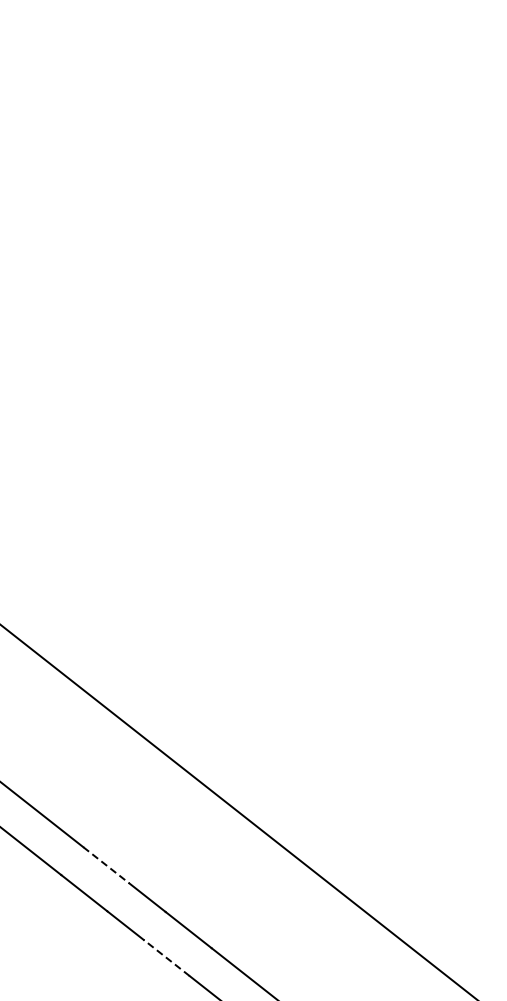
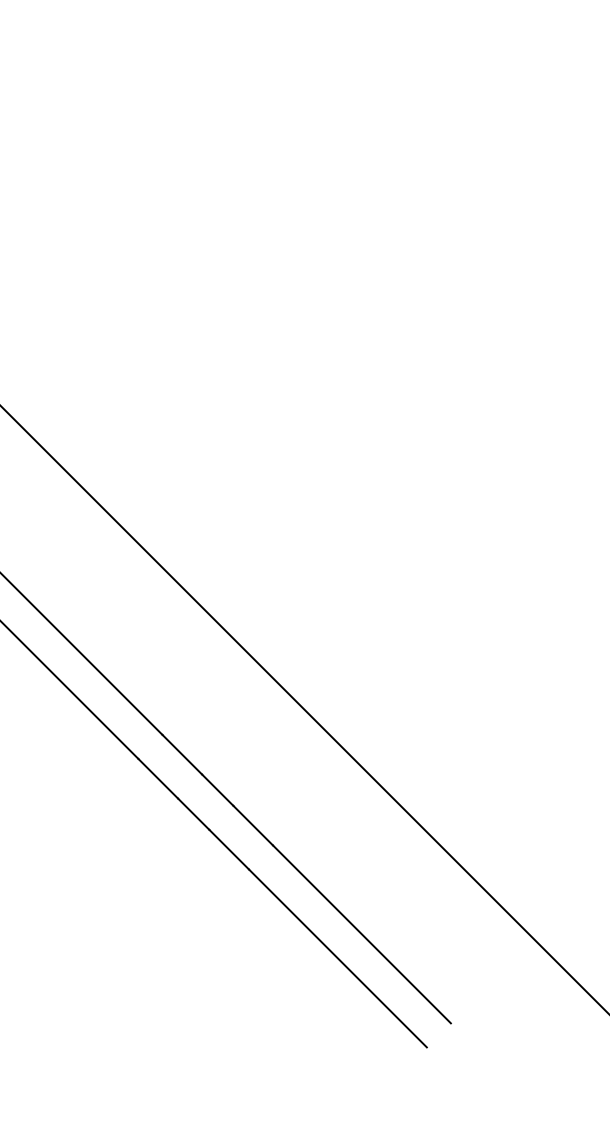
line: (106, 866) -> (182, 755), dashed -> solid
line: (166, 957) -> (228, 849), dashed -> solid

